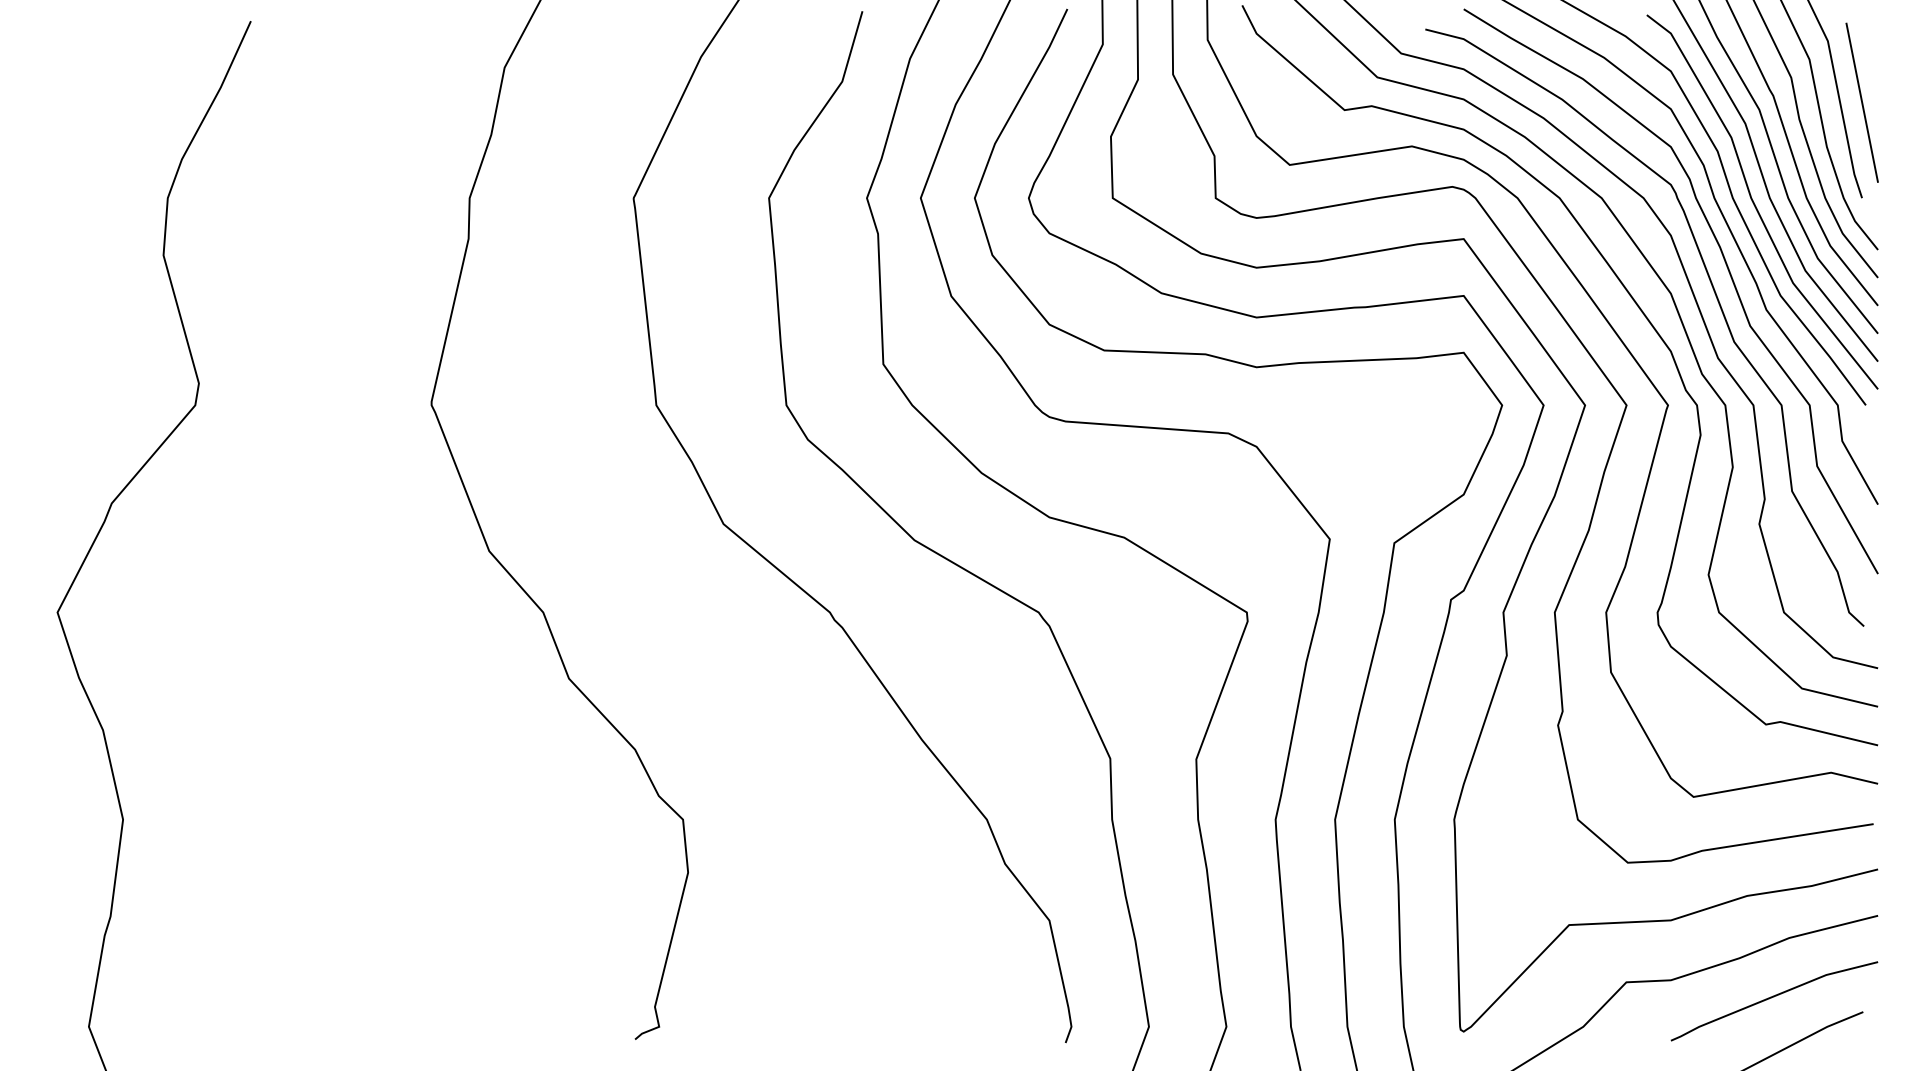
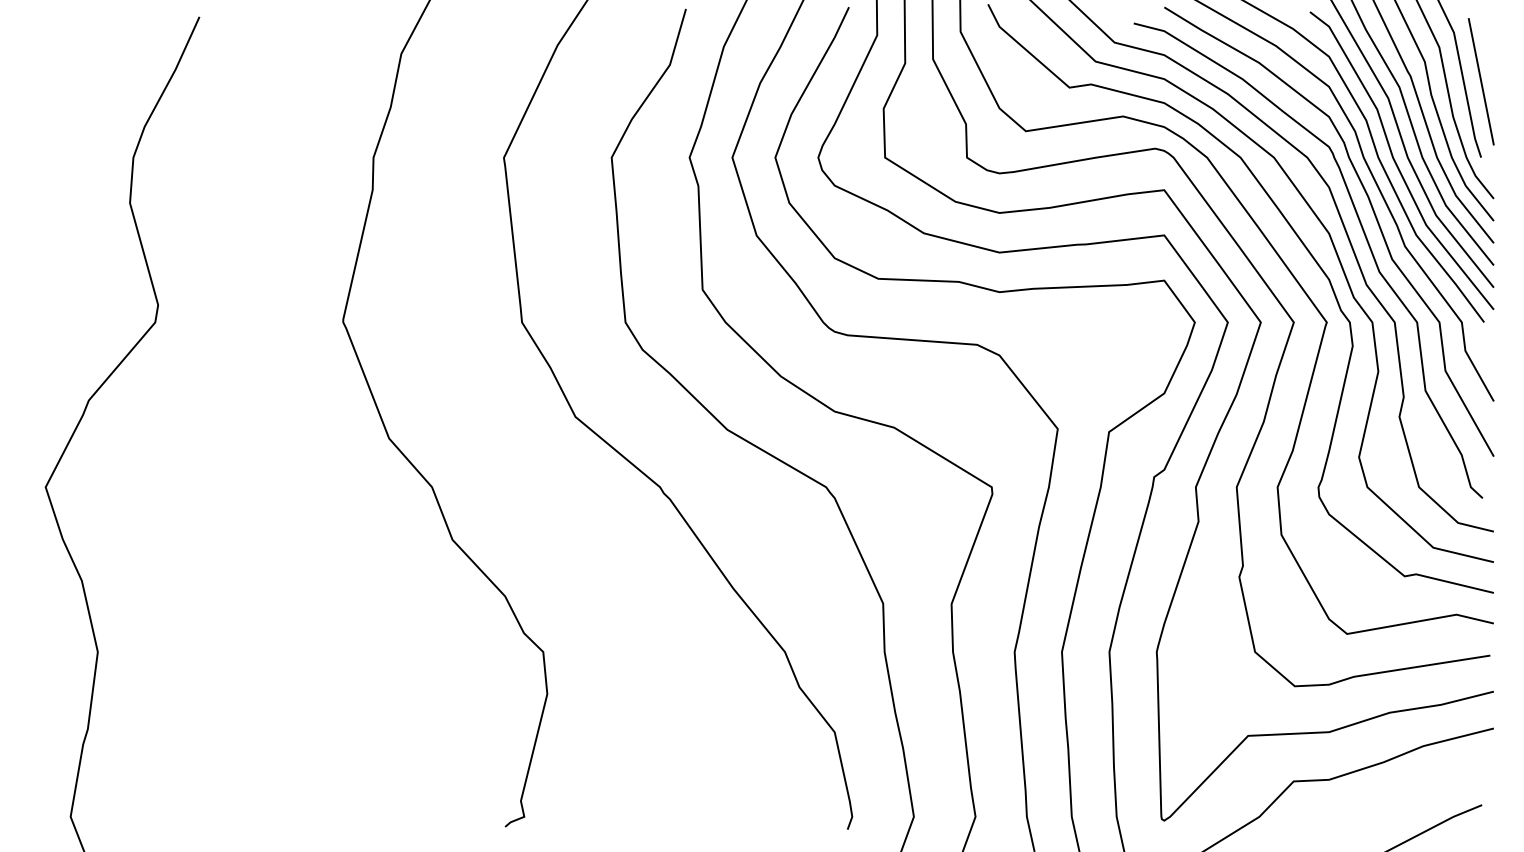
line: (1771, 998) -> (1409, 794), removed

